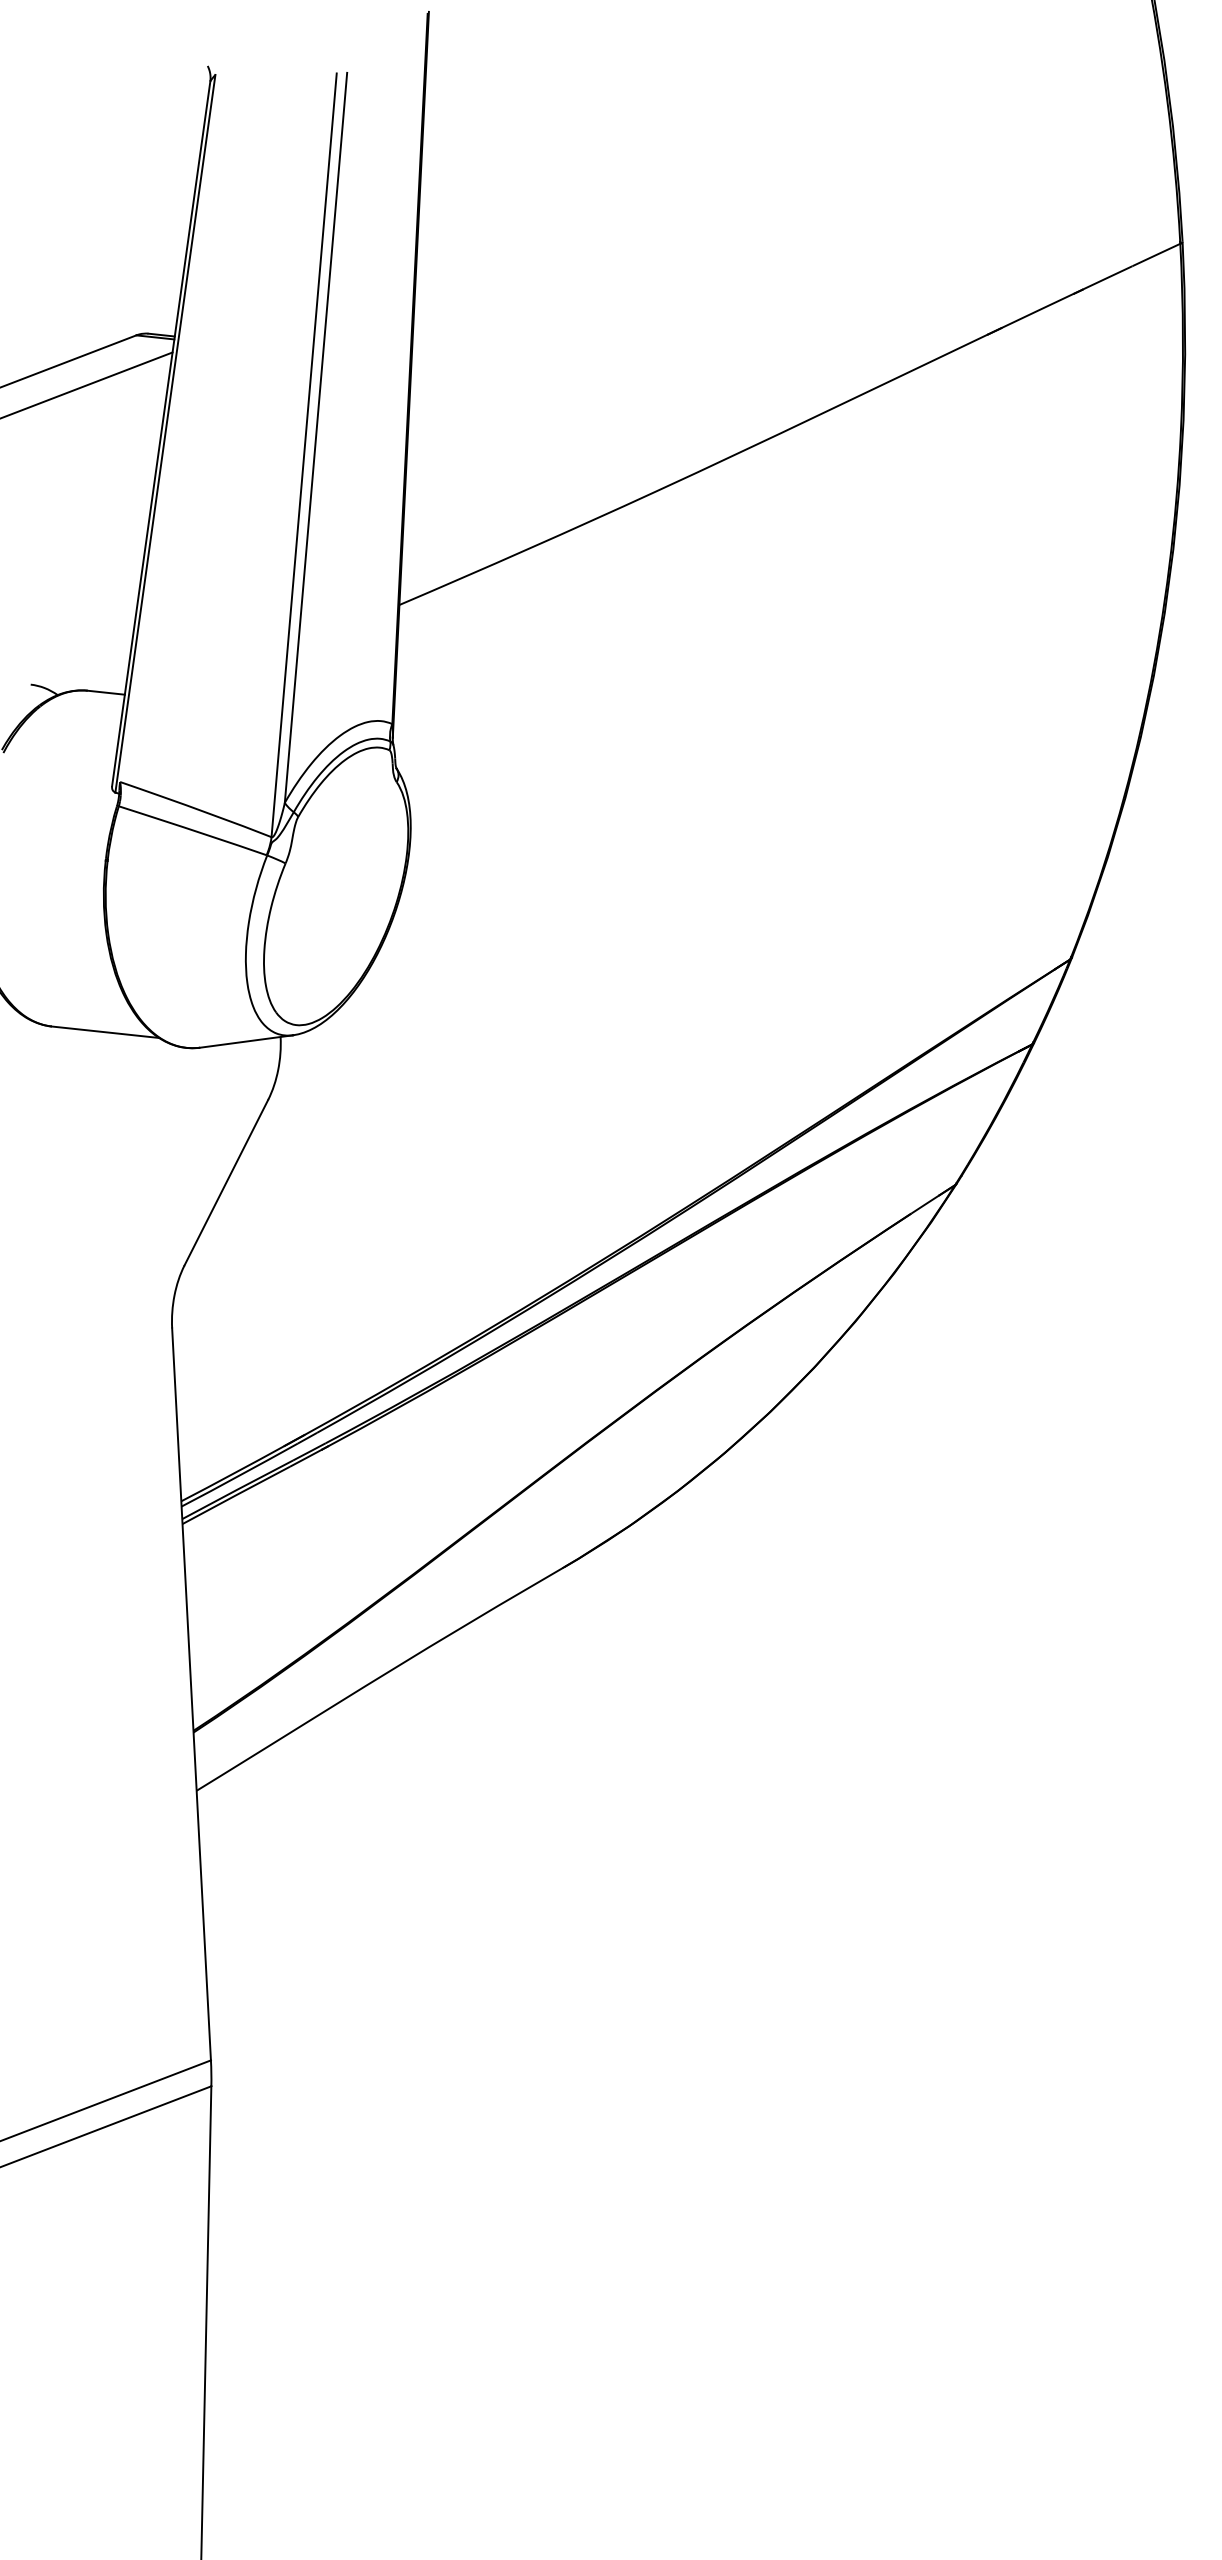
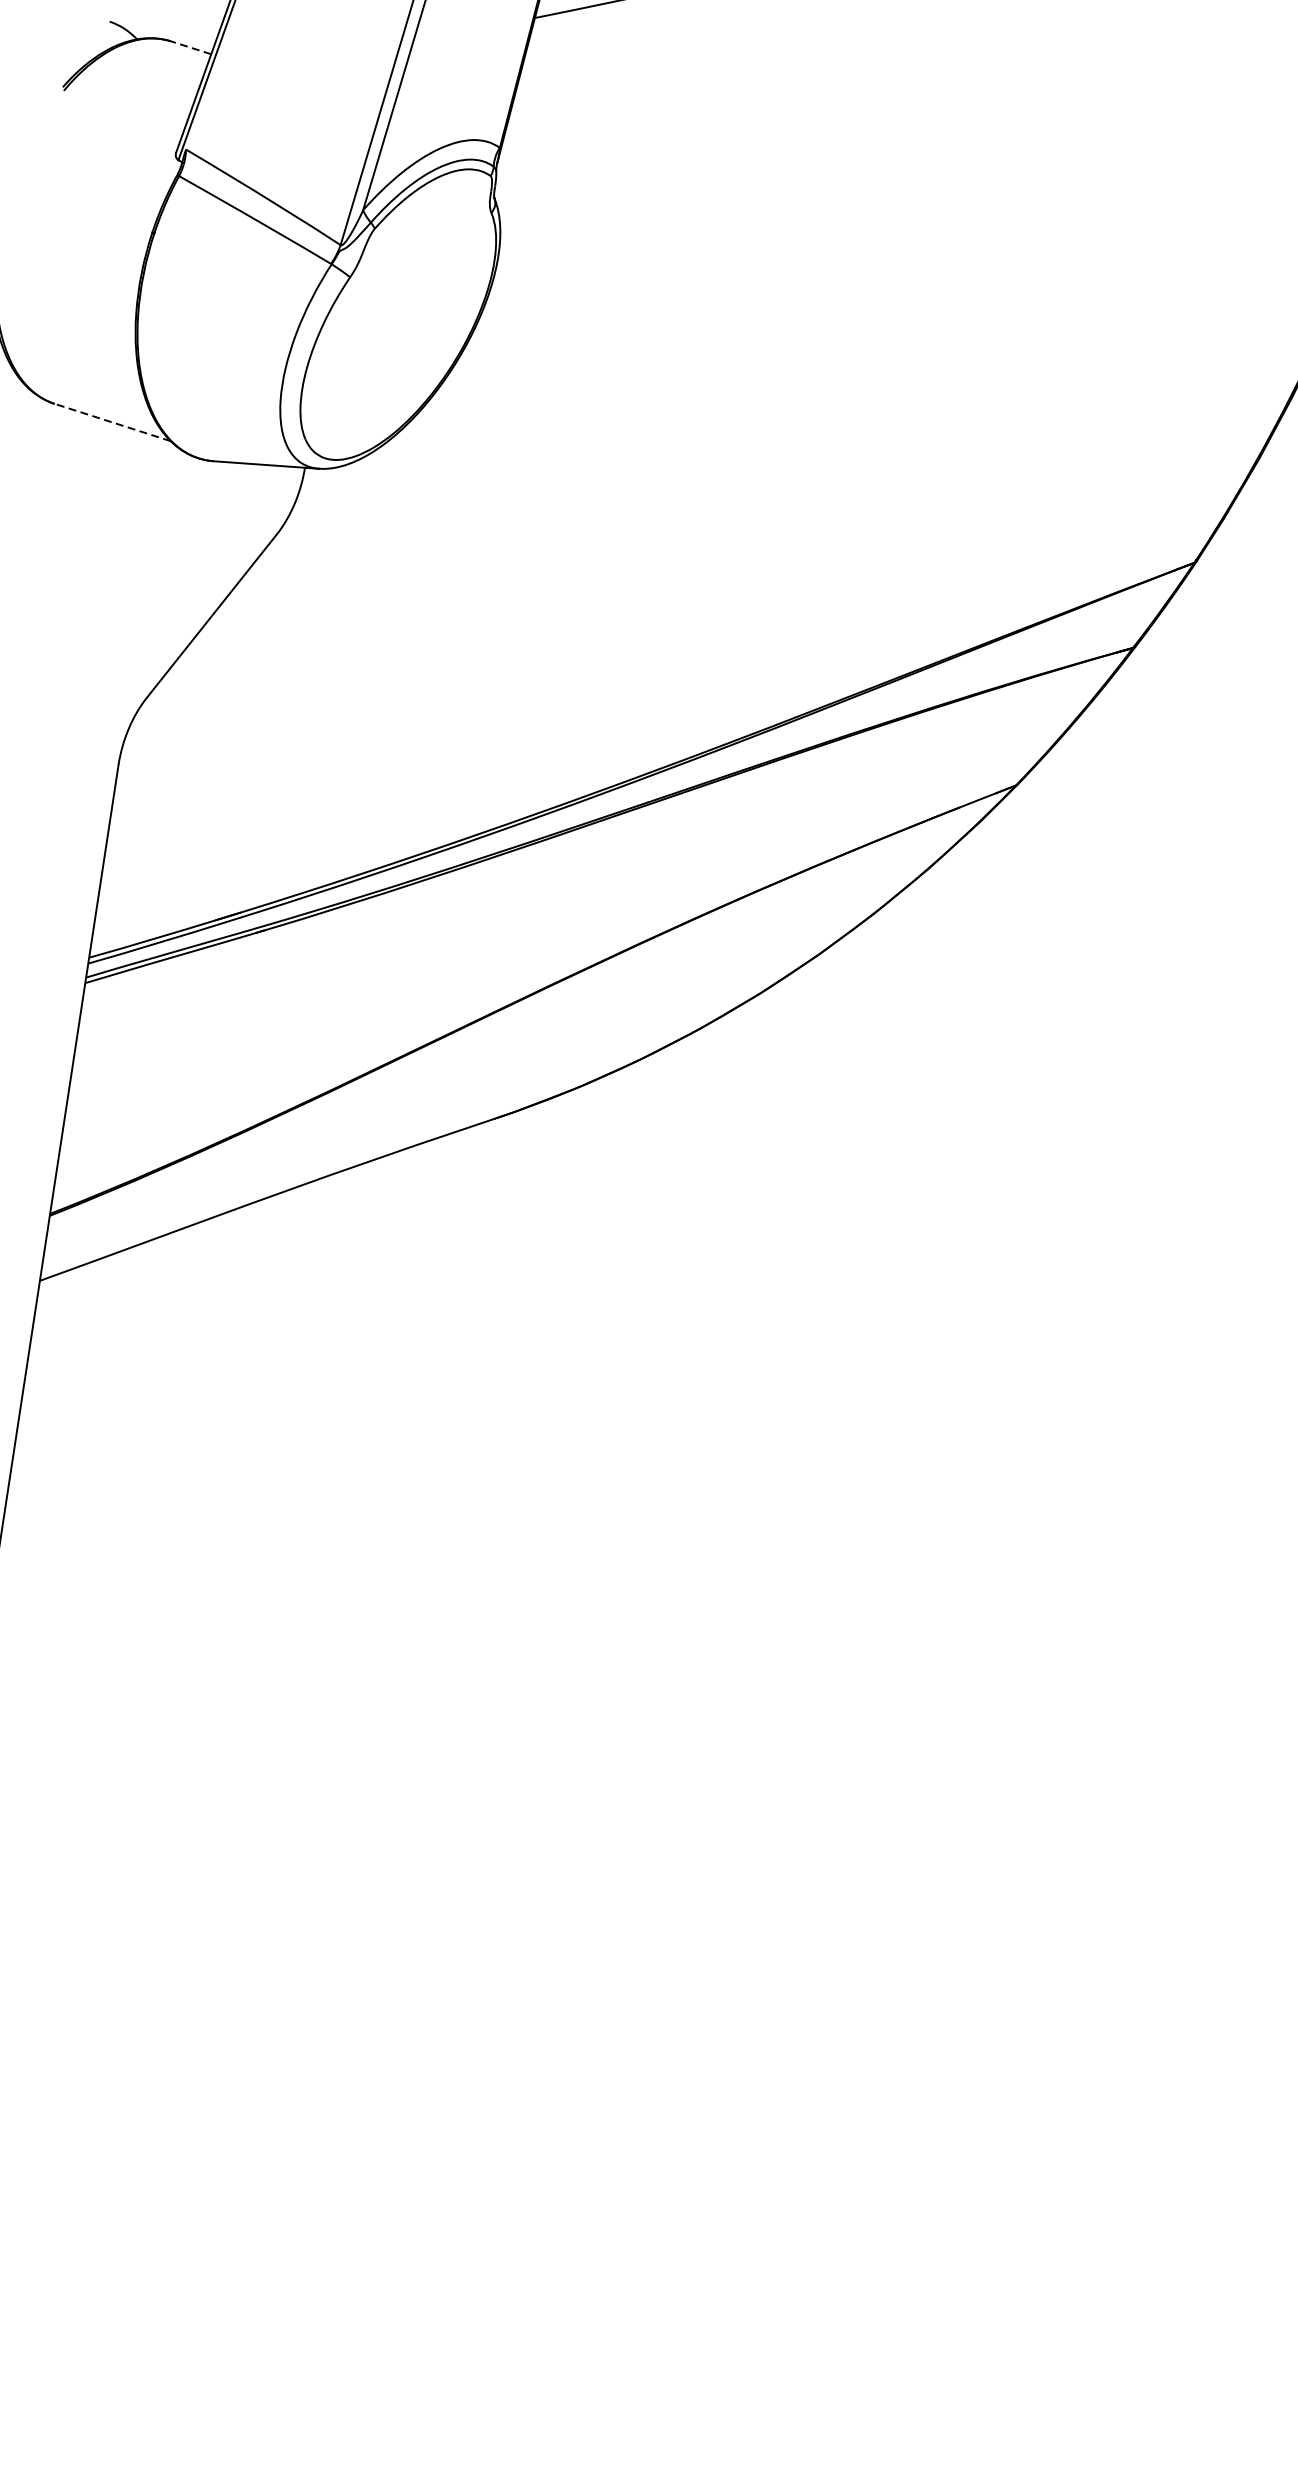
line: (106, 692) -> (191, 47), solid -> dashed
line: (104, 1032) -> (111, 422), solid -> dashed

